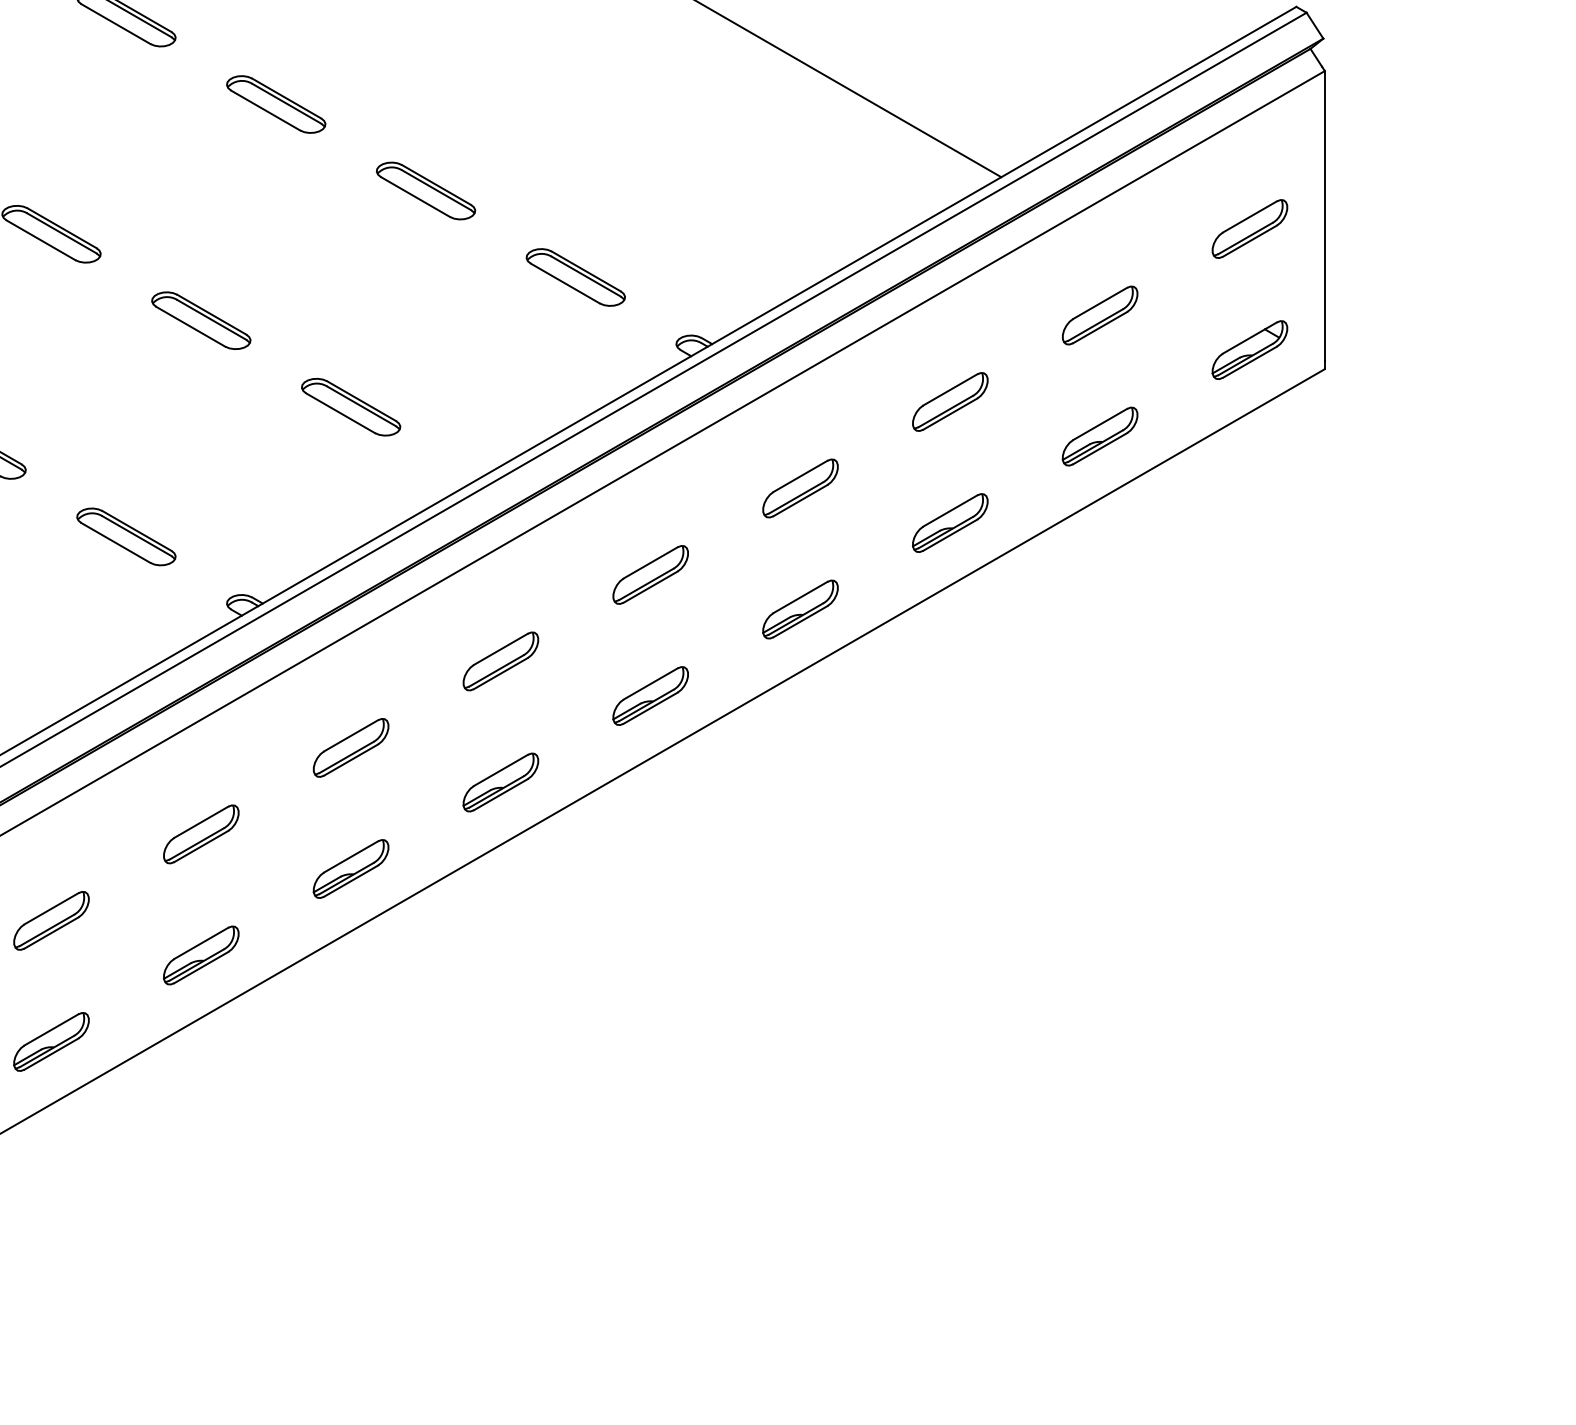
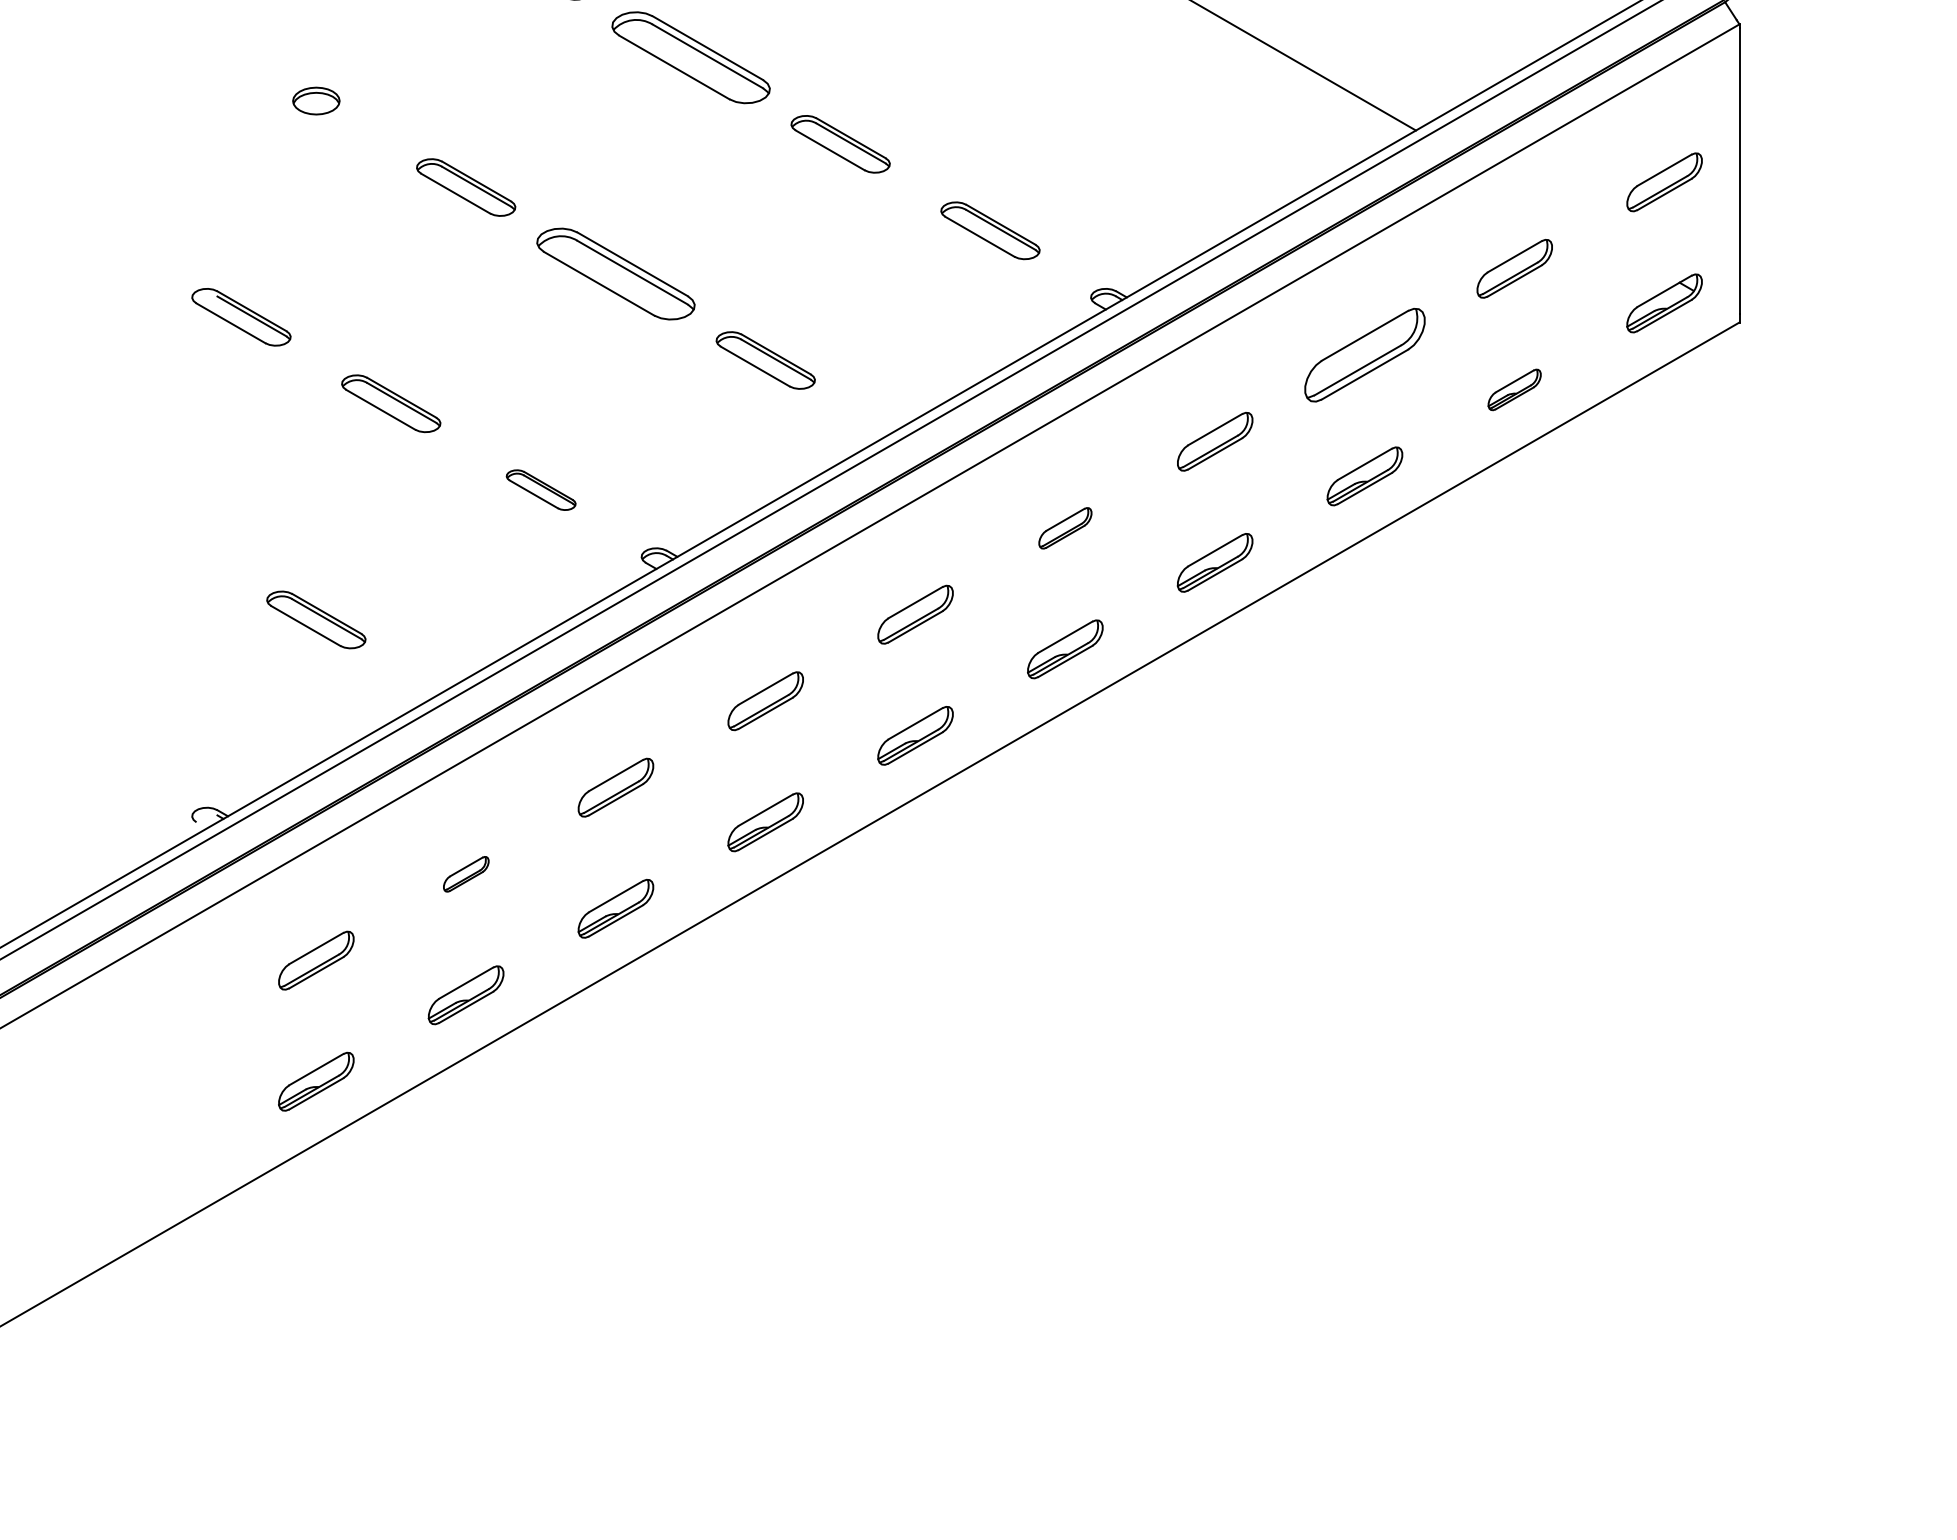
part: (275, 104) -> (690, 57), size x1.6
part: (200, 320) -> (615, 273), size x1.6
part: (949, 402) -> (1364, 355), size x1.6
part: (1099, 436) -> (1514, 389), size x0.7
part: (126, 536) -> (541, 489), size x0.7
part: (650, 575) -> (1065, 528), size x0.7
part: (51, 921) -> (466, 874), size x0.6

